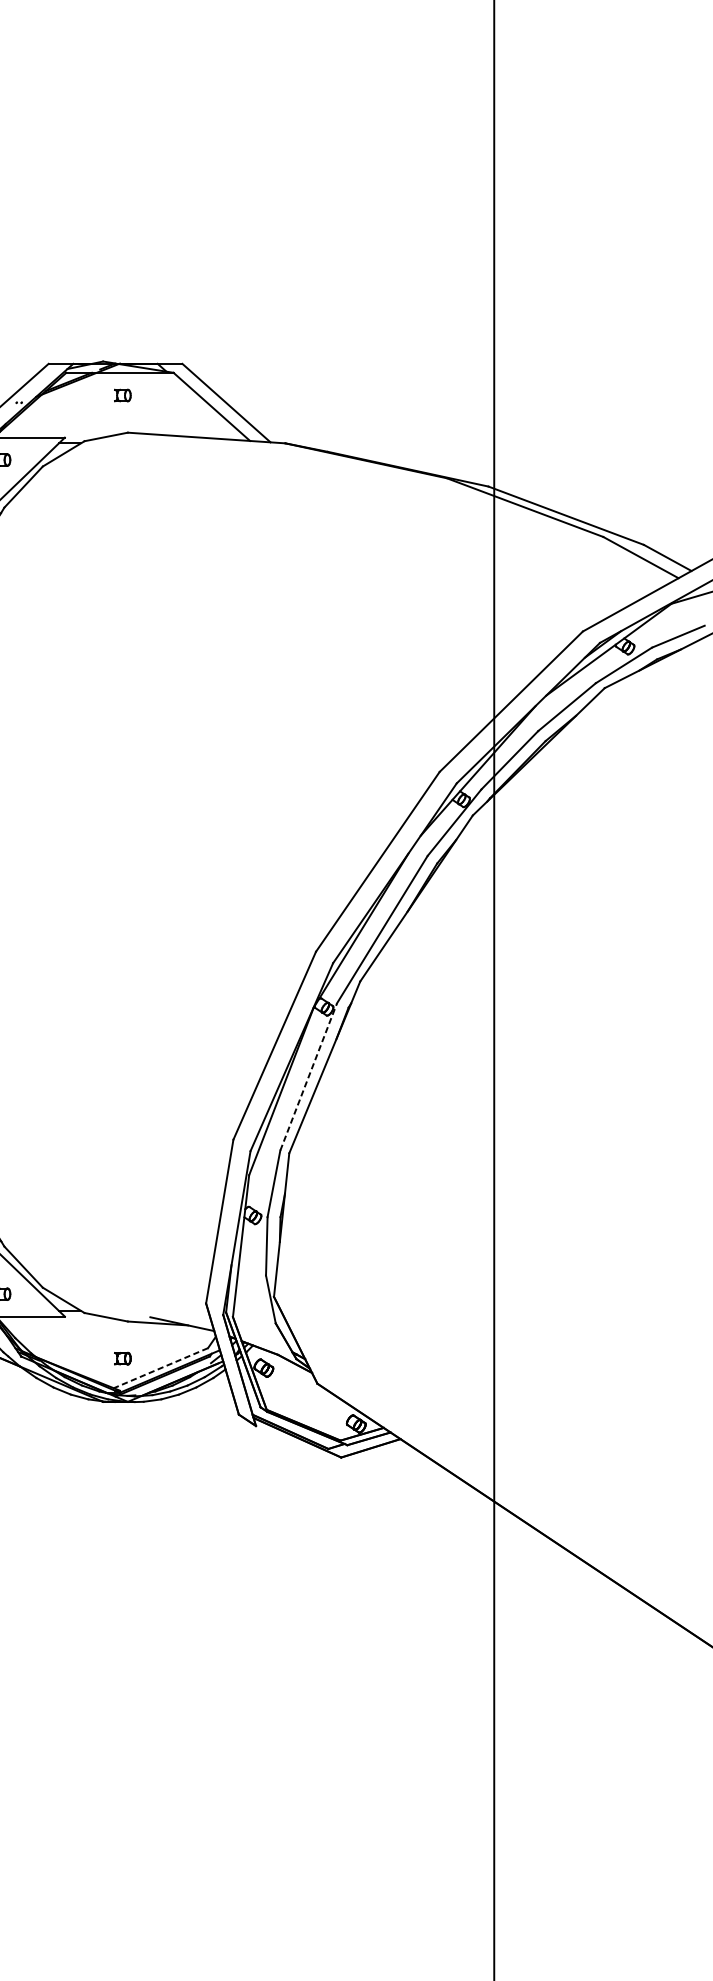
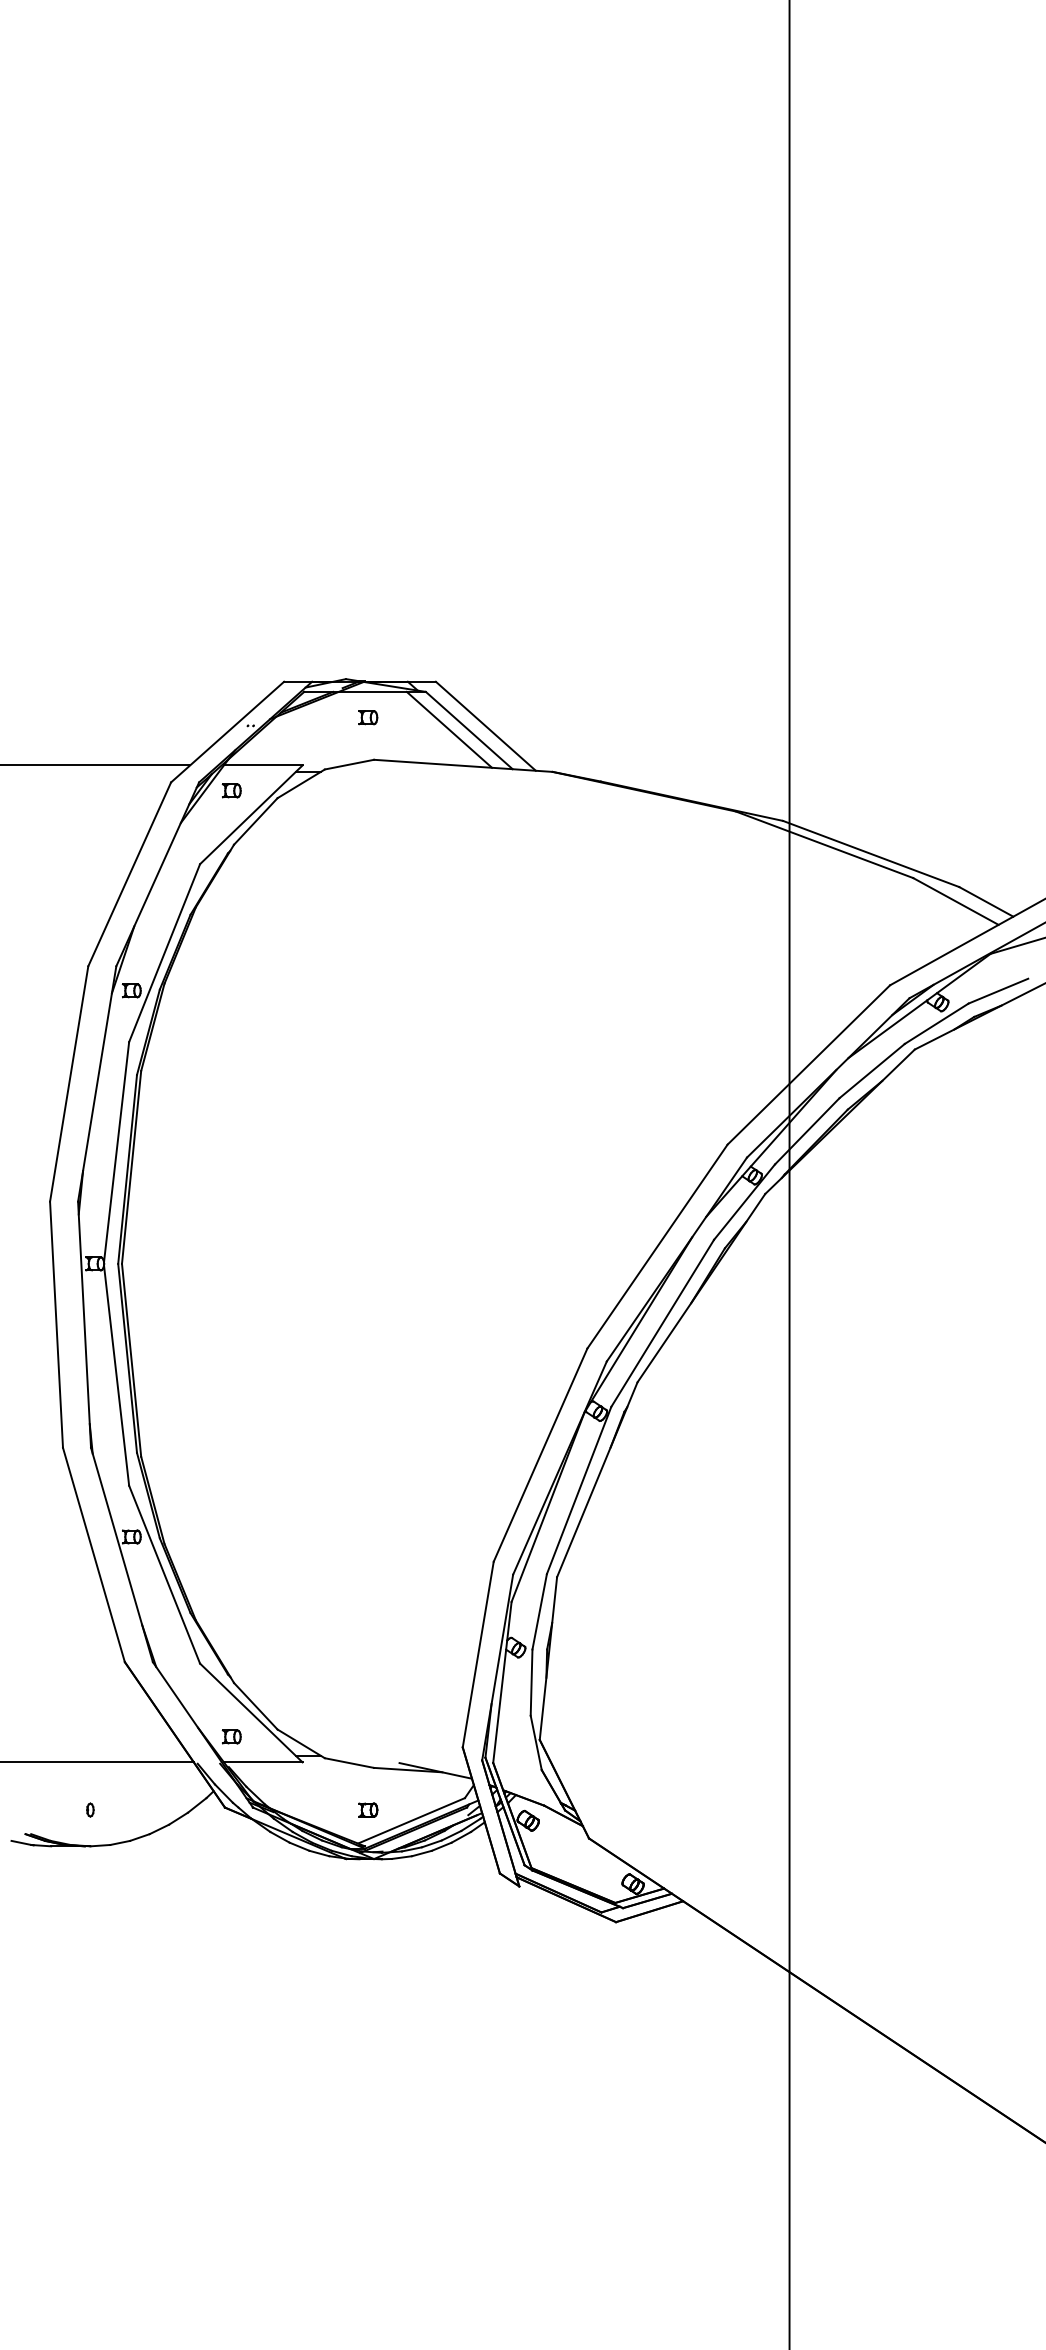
line: (194, 405) -> (449, 729), added
line: (309, 1076) -> (579, 1490), dashed -> solid
line: (160, 1368) -> (411, 1821), dashed -> solid

